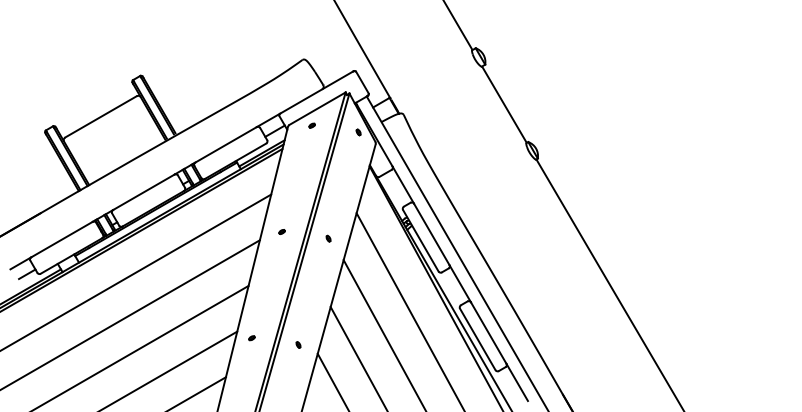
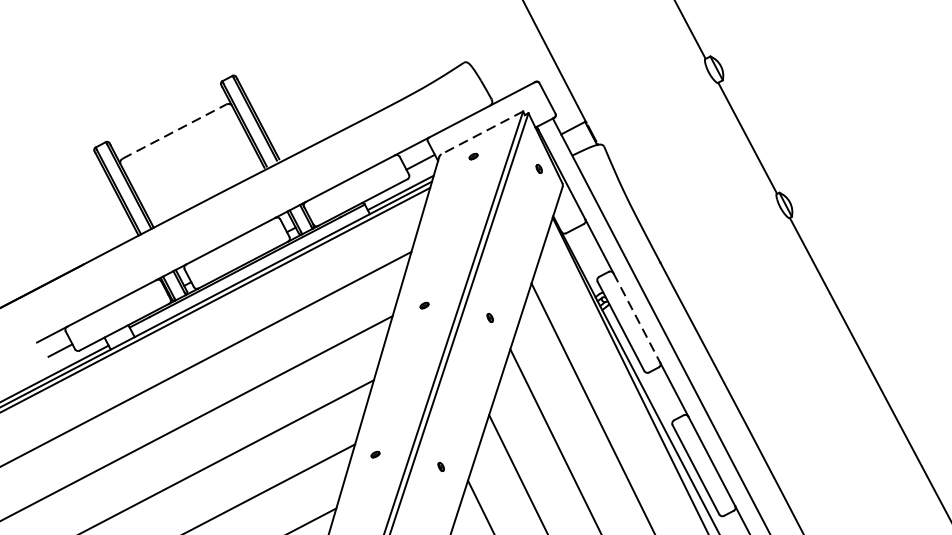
line: (317, 108) -> (482, 132), solid -> dashed
line: (101, 116) -> (175, 131), solid -> dashed
line: (432, 234) -> (637, 318), solid -> dashed

